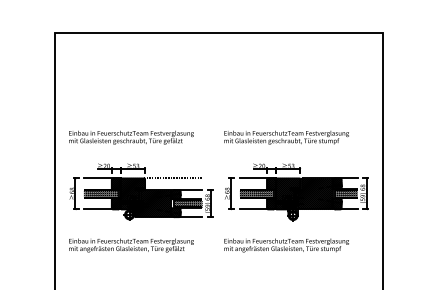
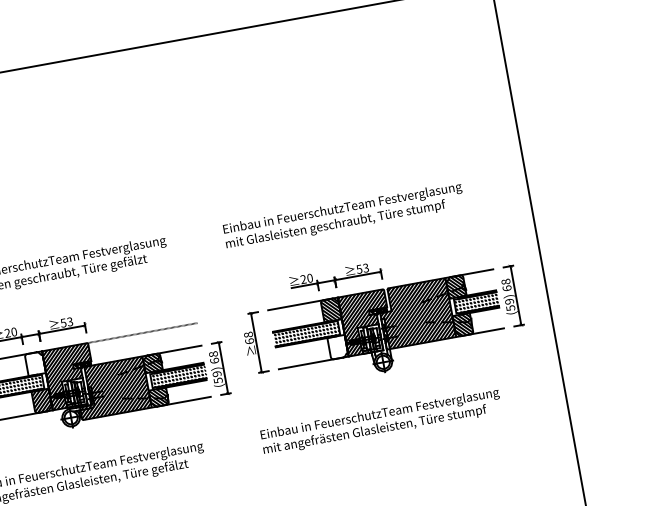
hatch: (115, 183) -> (33, 362), removed
hatch: (271, 203) -> (337, 346), removed

